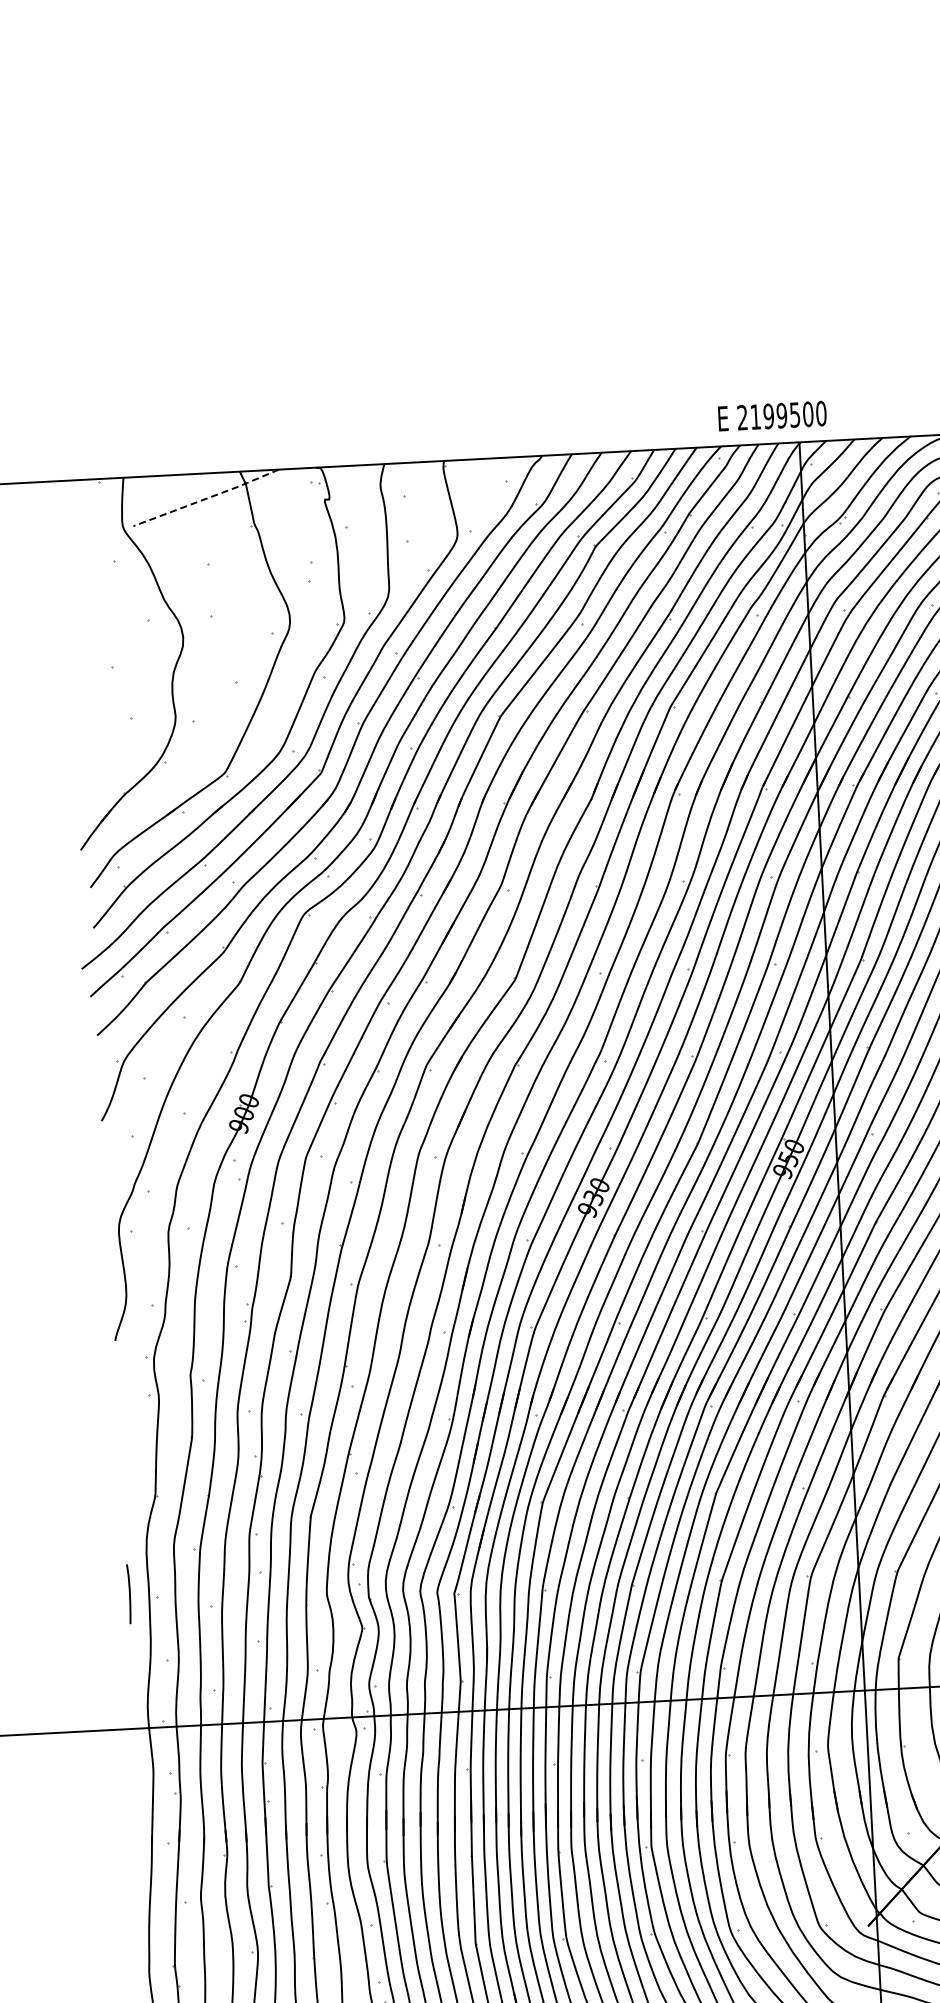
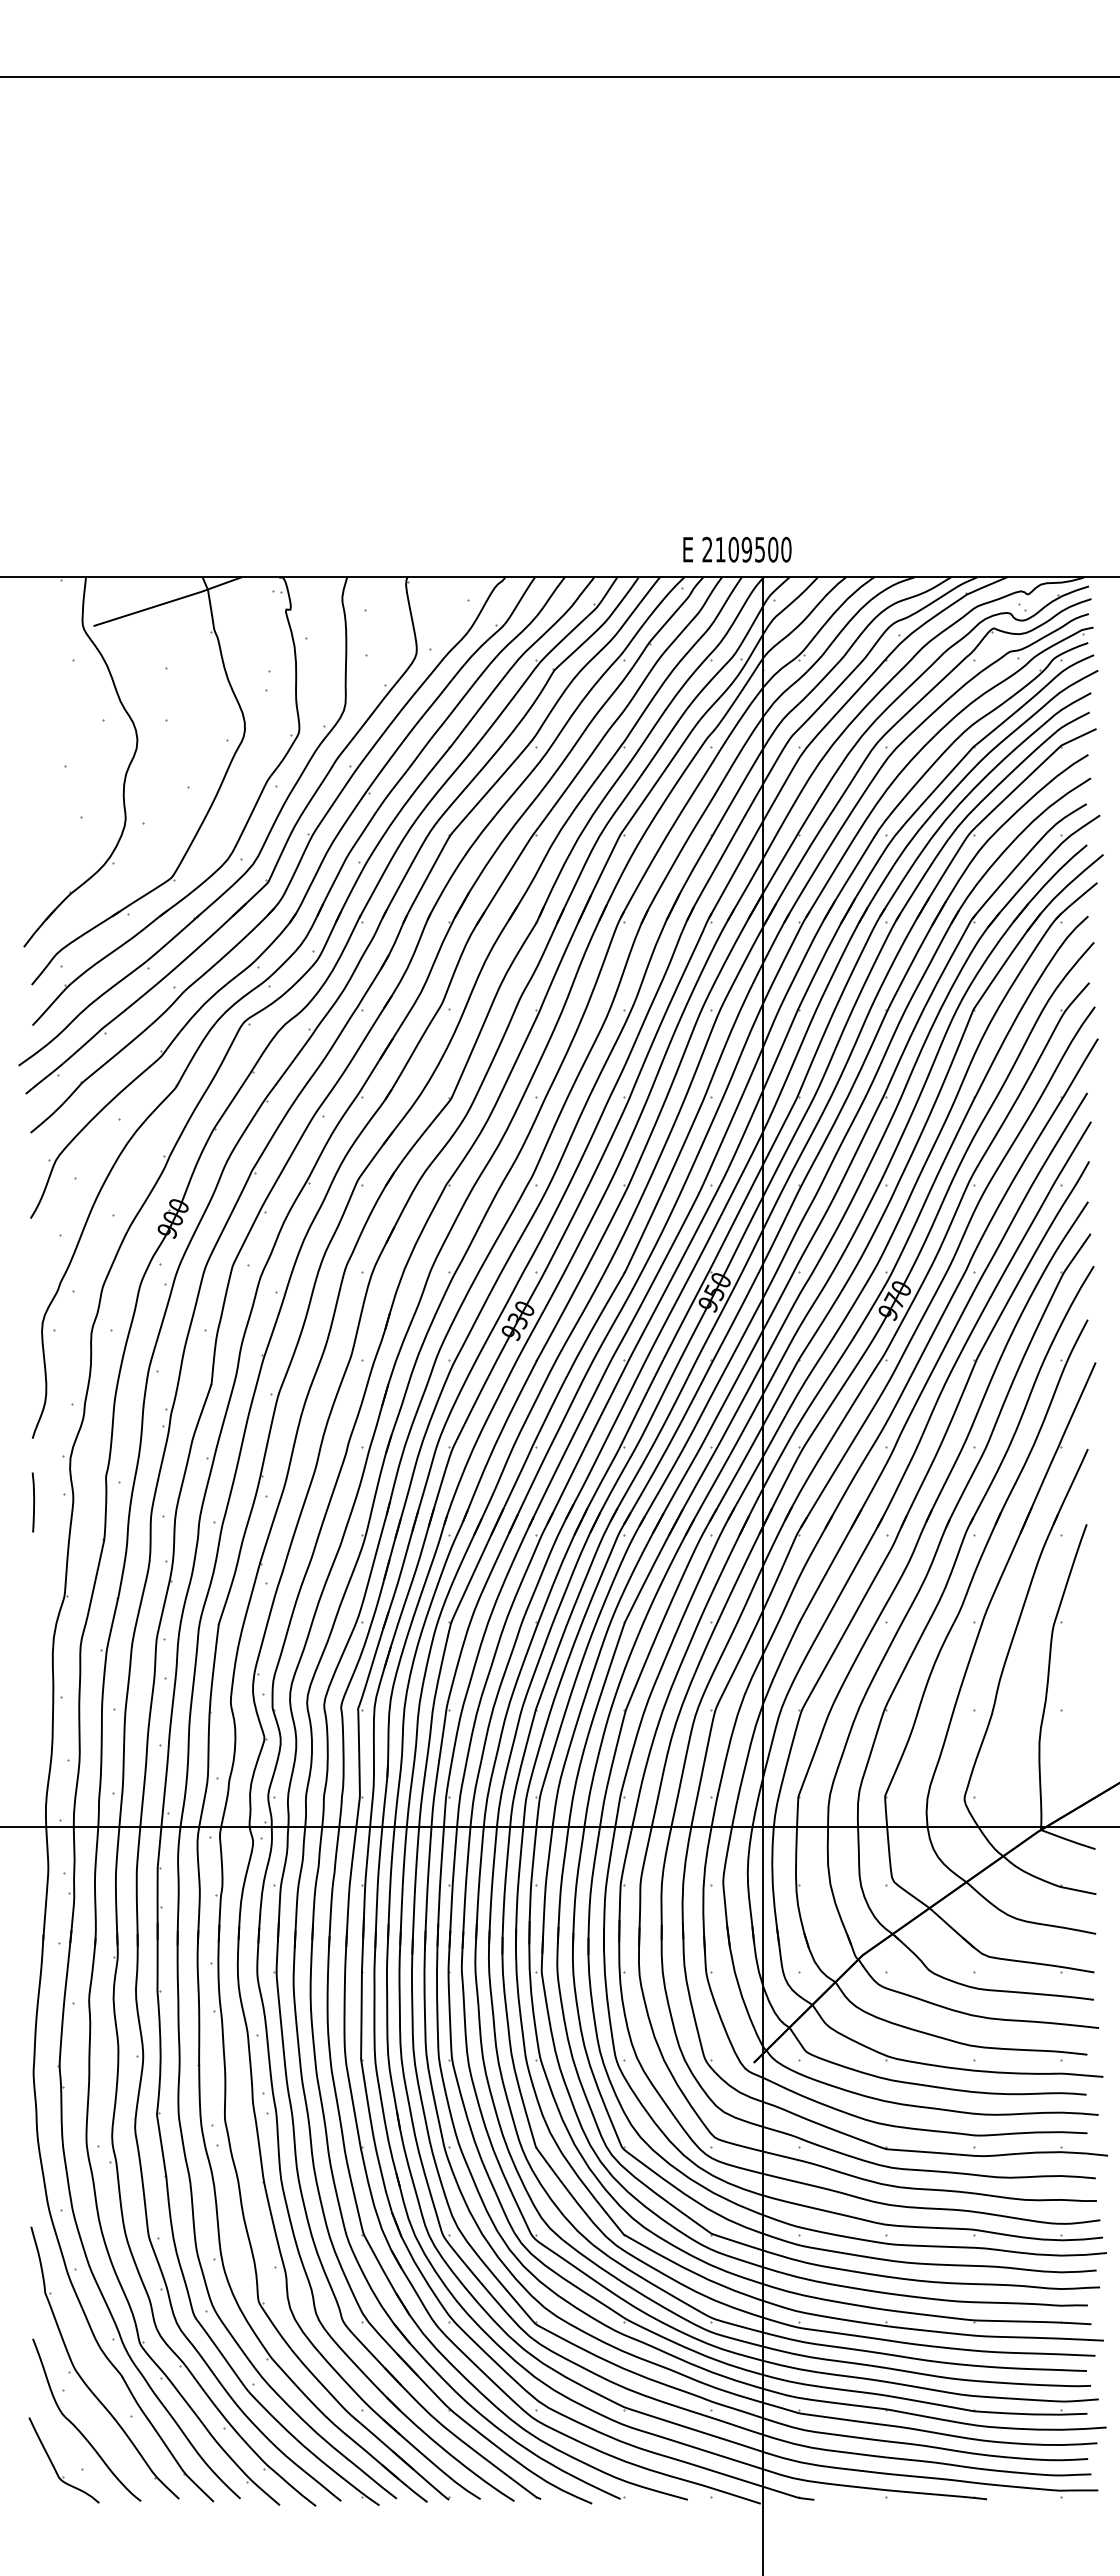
text: (768, 416) -> (733, 549), 2199500 -> 2109500
line: (207, 498) -> (168, 602), dashed -> solid
curve: (129, 1594) -> (33, 1502), moved

